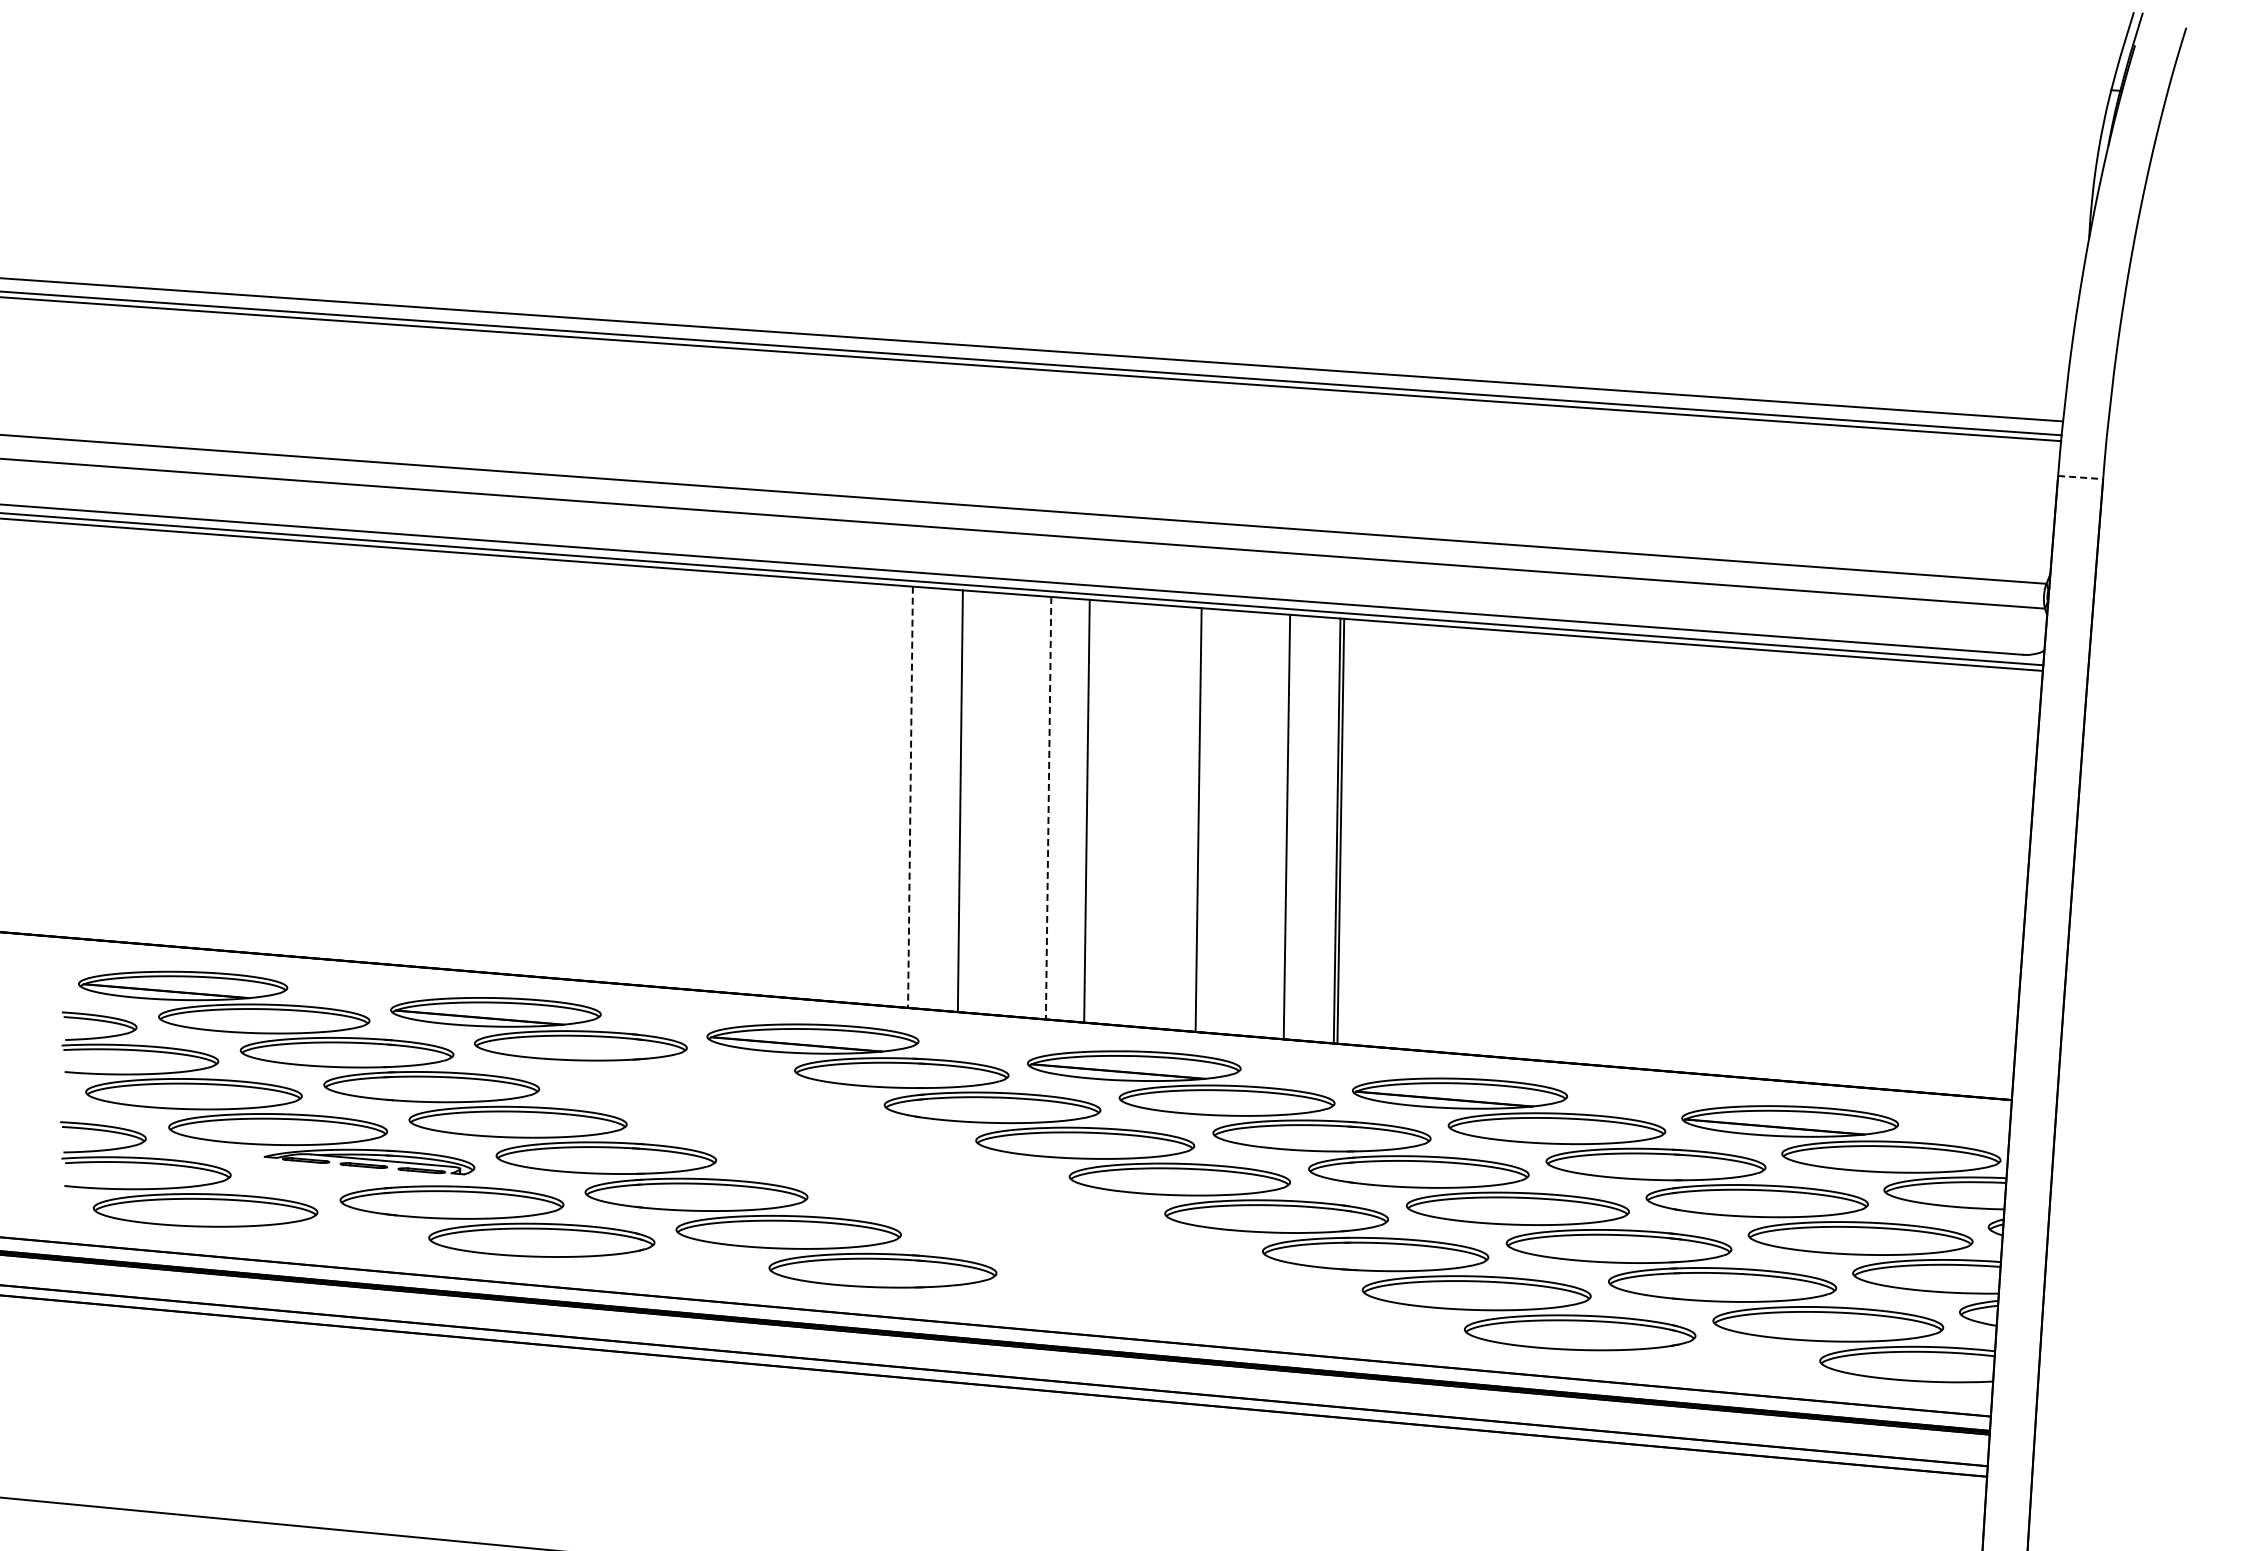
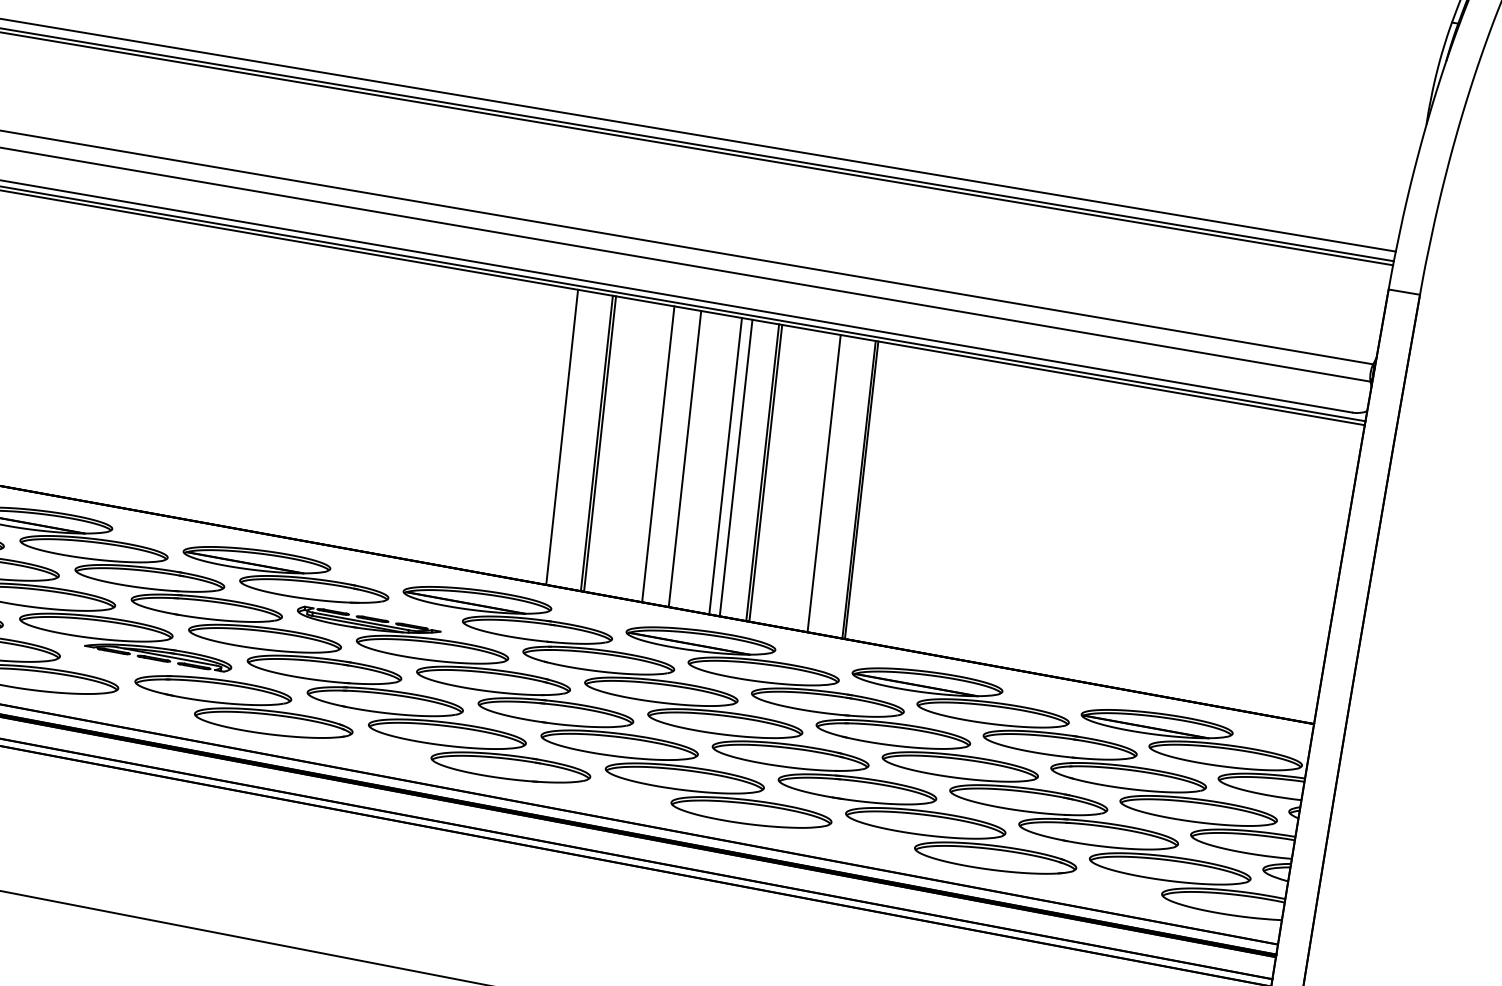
line: (2080, 477) -> (1404, 292), dashed -> solid
line: (910, 797) -> (562, 437), dashed -> solid
line: (964, 801) -> (599, 443), added
line: (1048, 808) -> (658, 454), dashed -> solid
line: (1145, 815) -> (725, 465), added
line: (1160, 816) -> (736, 467), added
line: (1203, 820) -> (766, 473), added
part: (951, 1194) -> (564, 718), added

